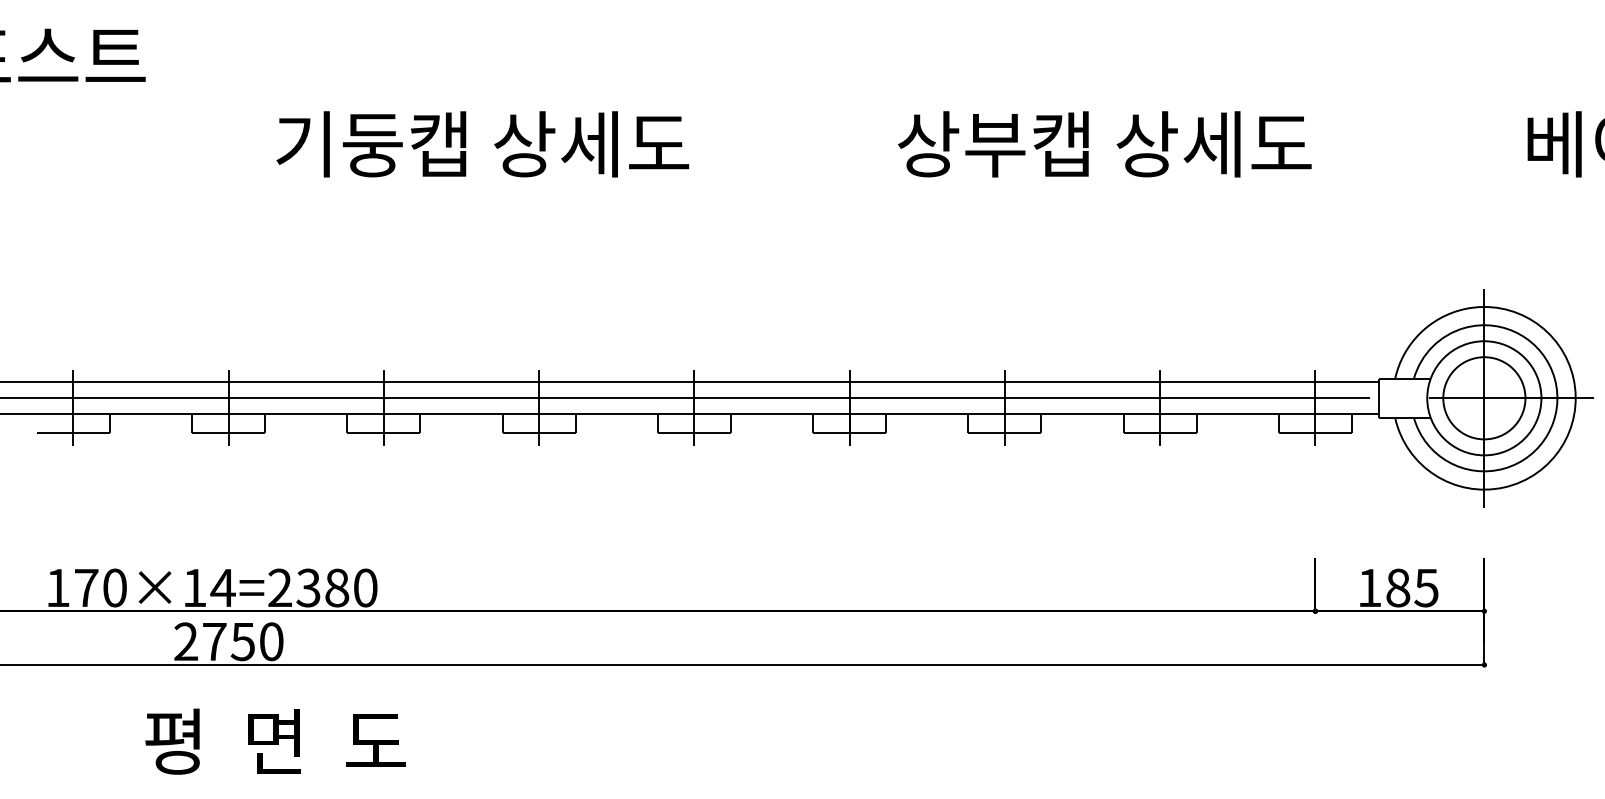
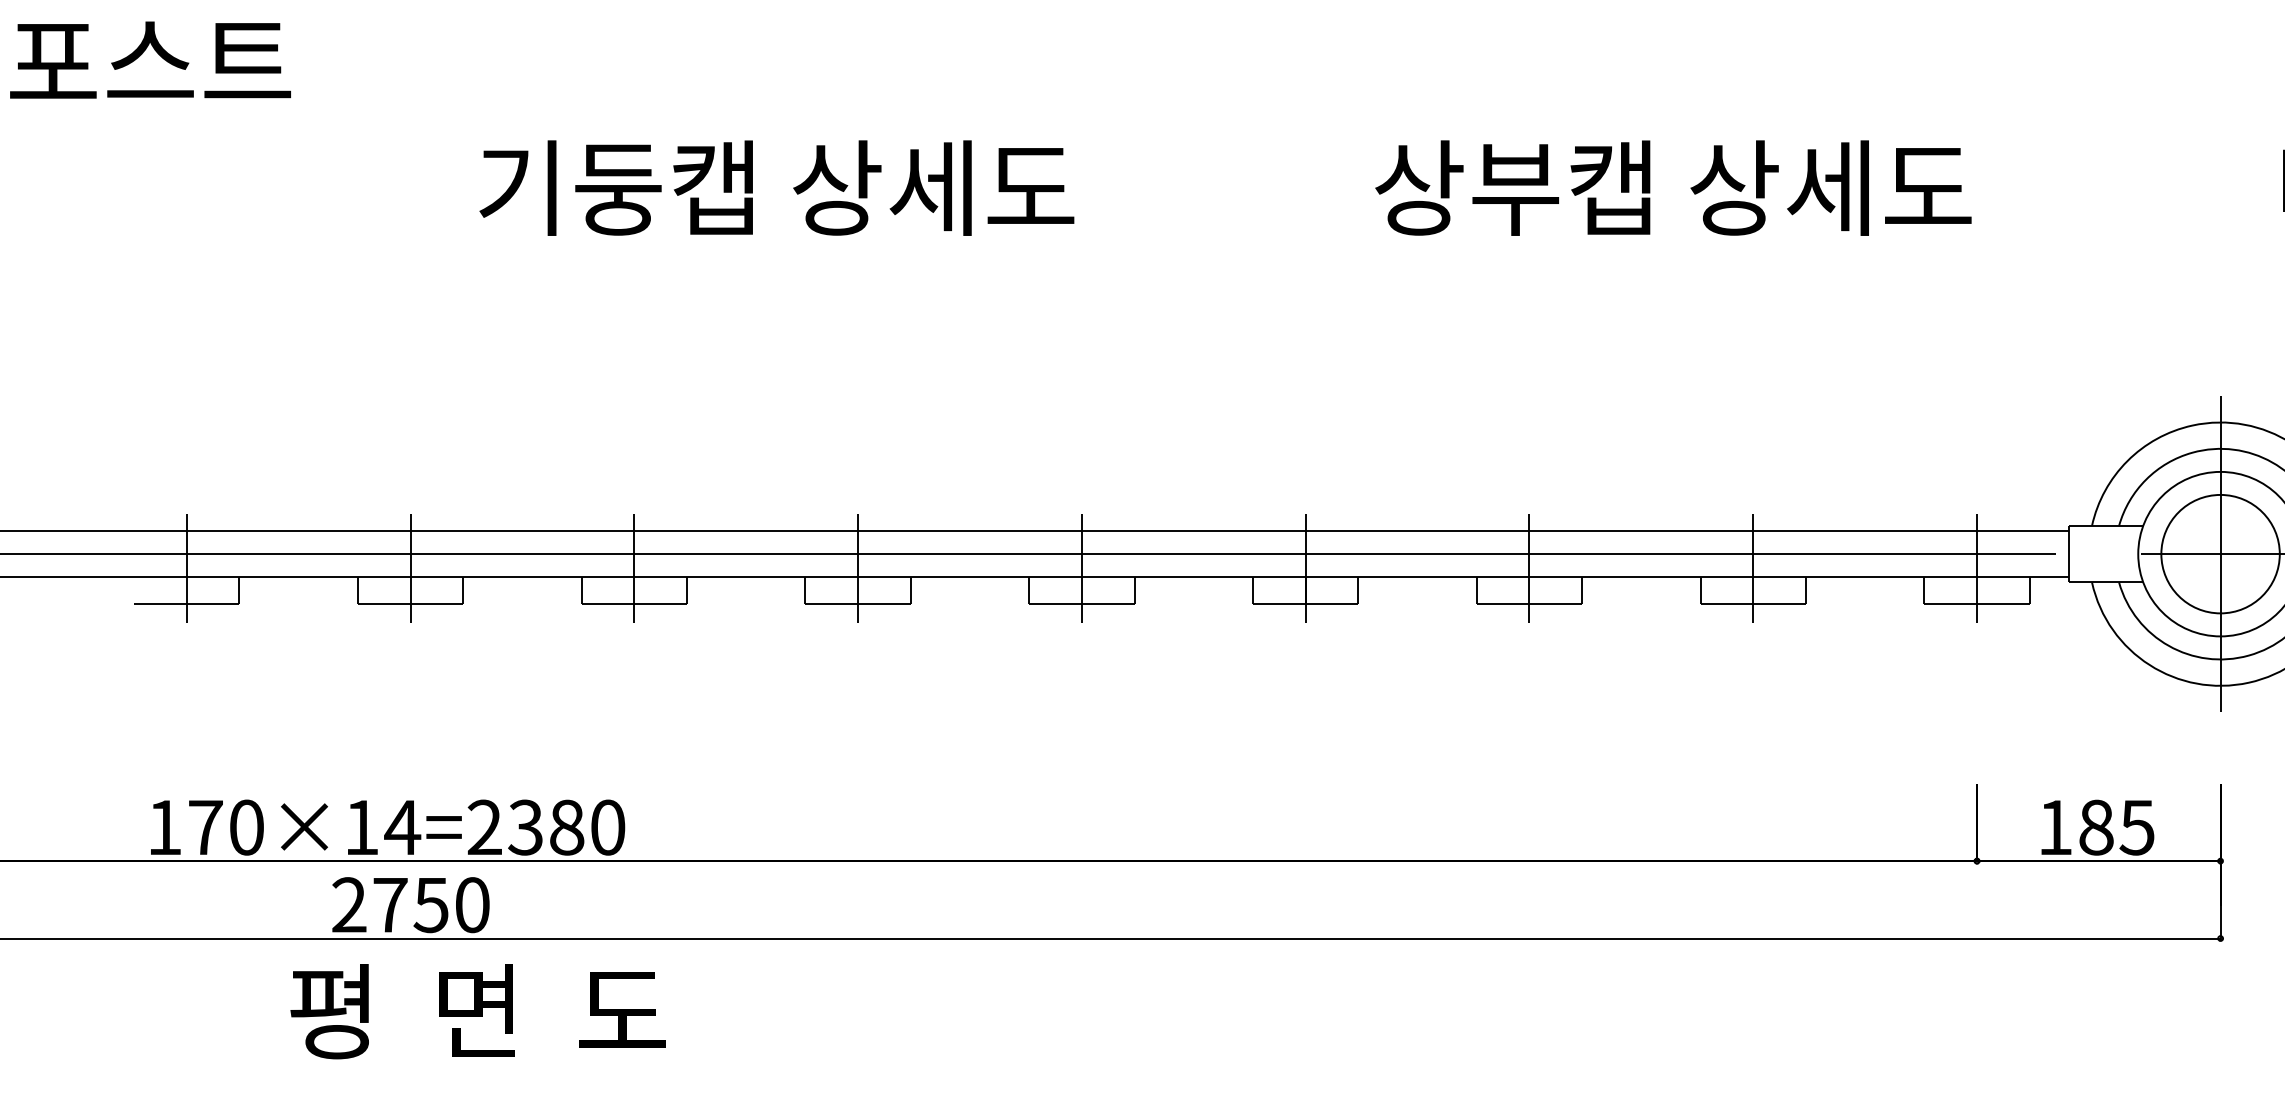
text: (275, 741) -> (478, 1011), moved

